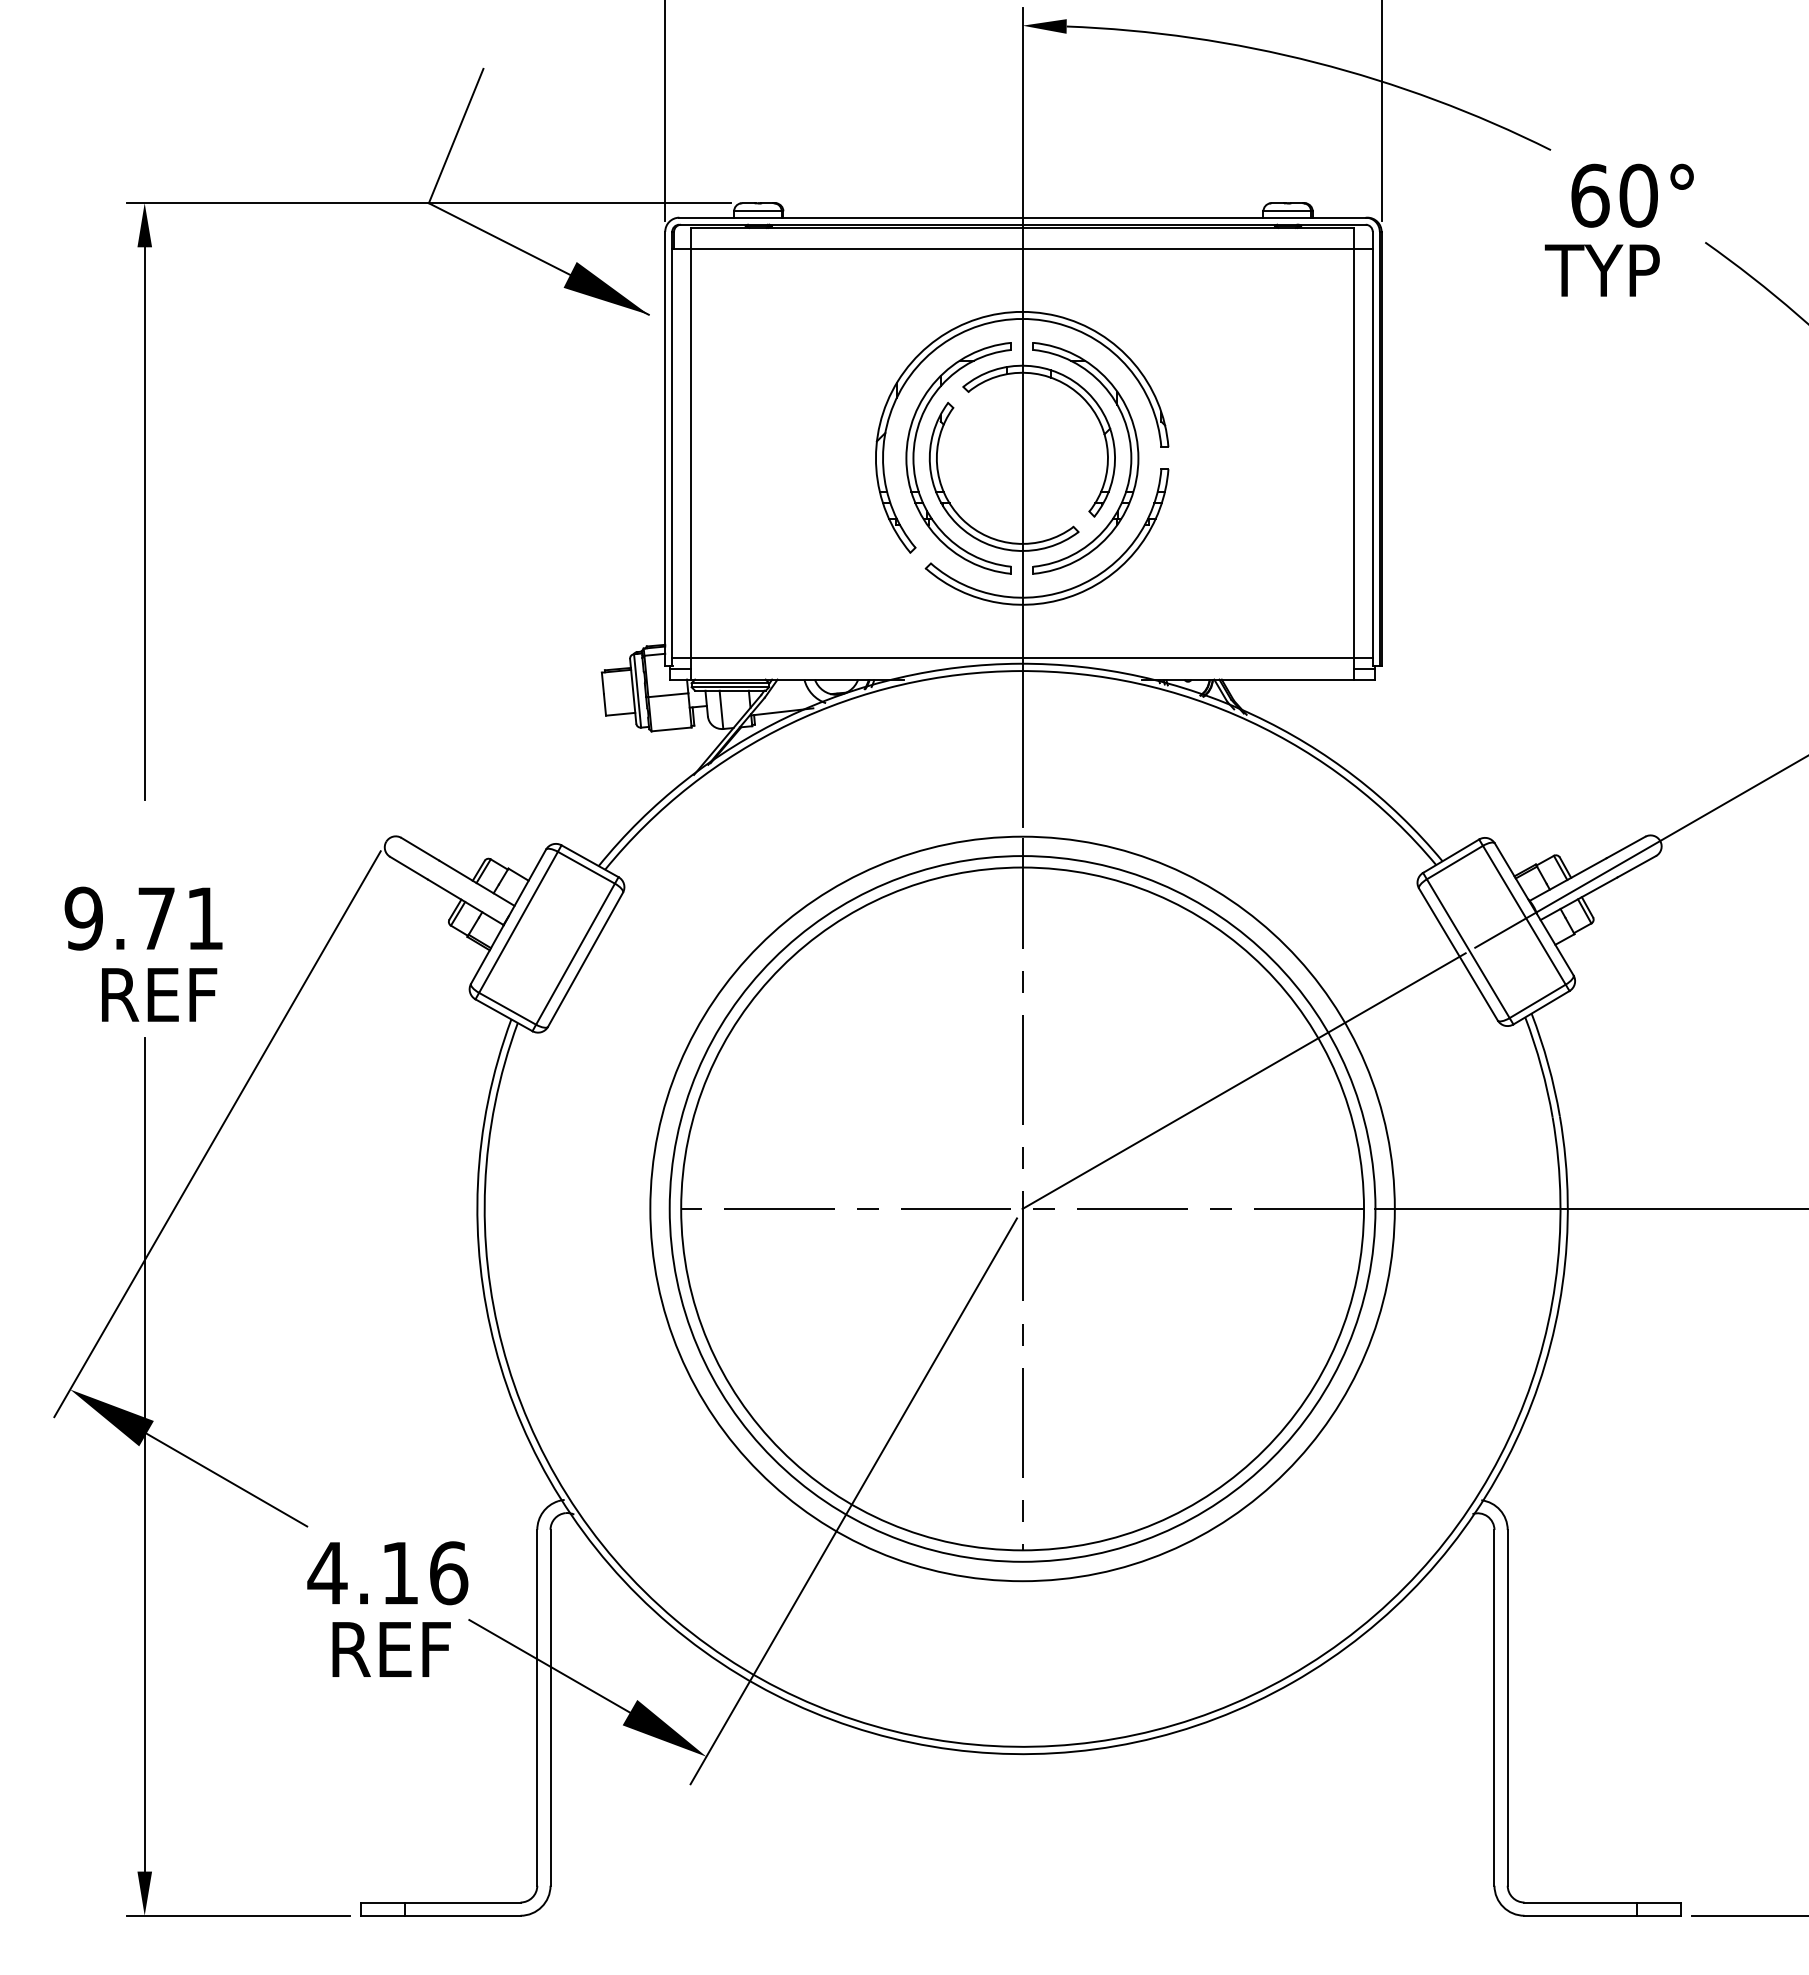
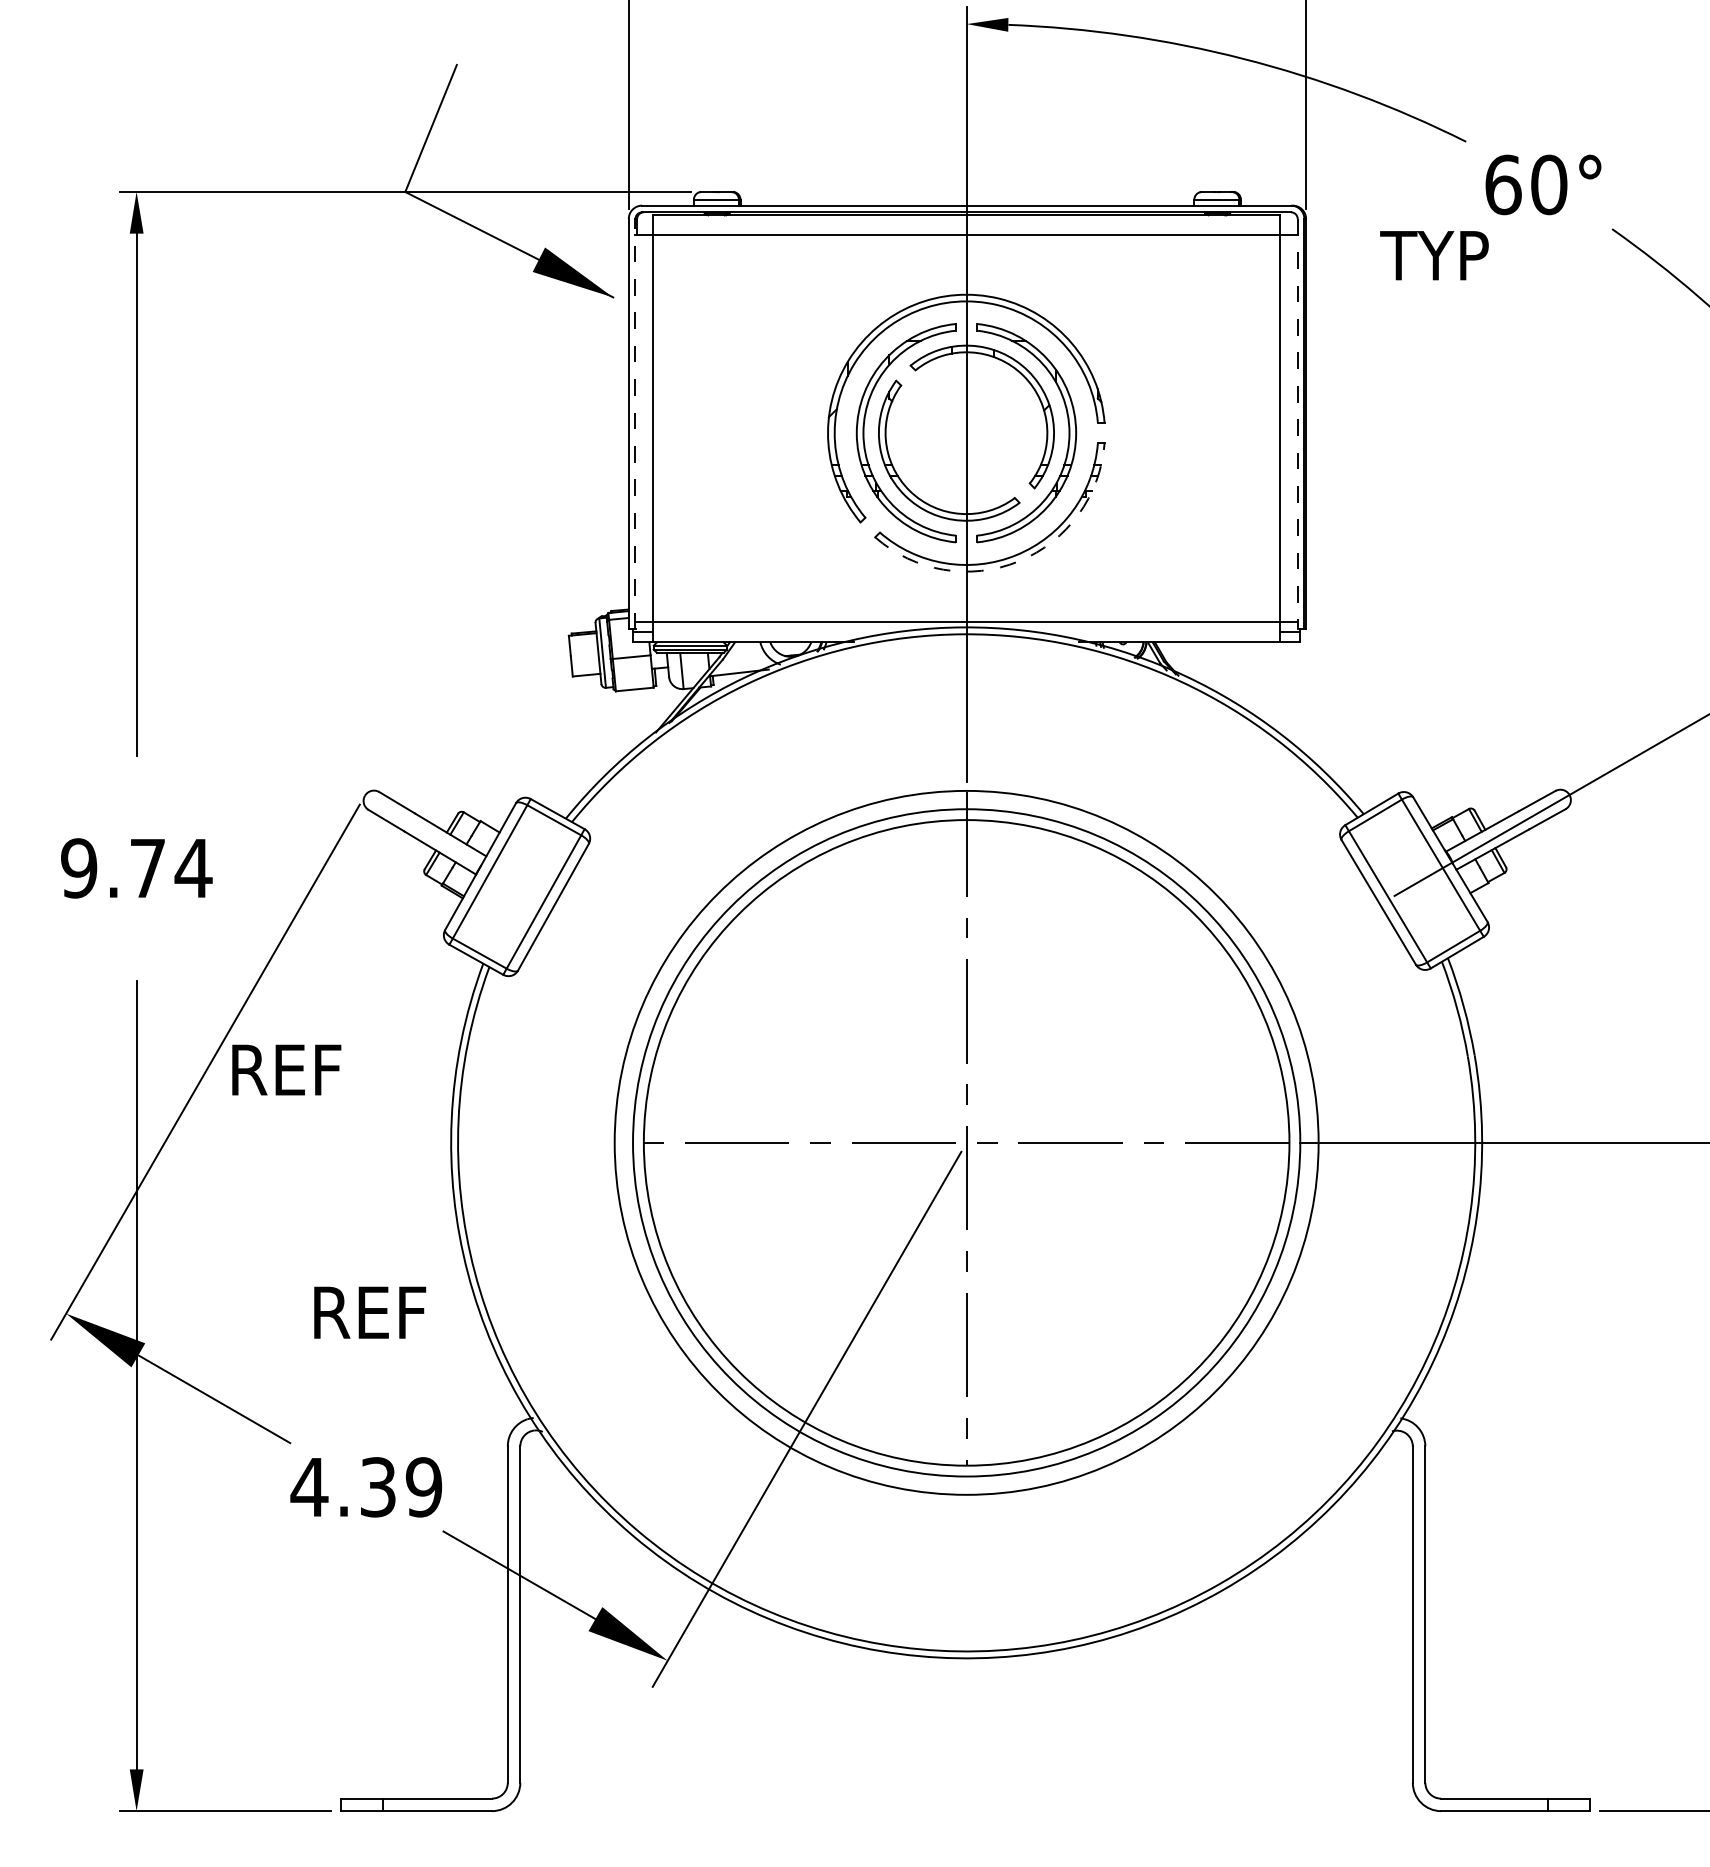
text: (1601, 270) -> (1433, 255), moved
line: (672, 448) -> (635, 423), solid -> dashed
line: (1372, 449) -> (1297, 424), solid -> dashed
arc: (1077, 593) -> (1018, 560), solid -> dashed
text: (204, 918) -> (193, 868), 9.71 -> 9.74
text: (159, 994) -> (286, 1069), moved
line: (1243, 1080) -> (1175, 1021), removed
text: (425, 1573) -> (402, 1487), 4.16 -> 4.39
text: (391, 1649) -> (369, 1312), moved

